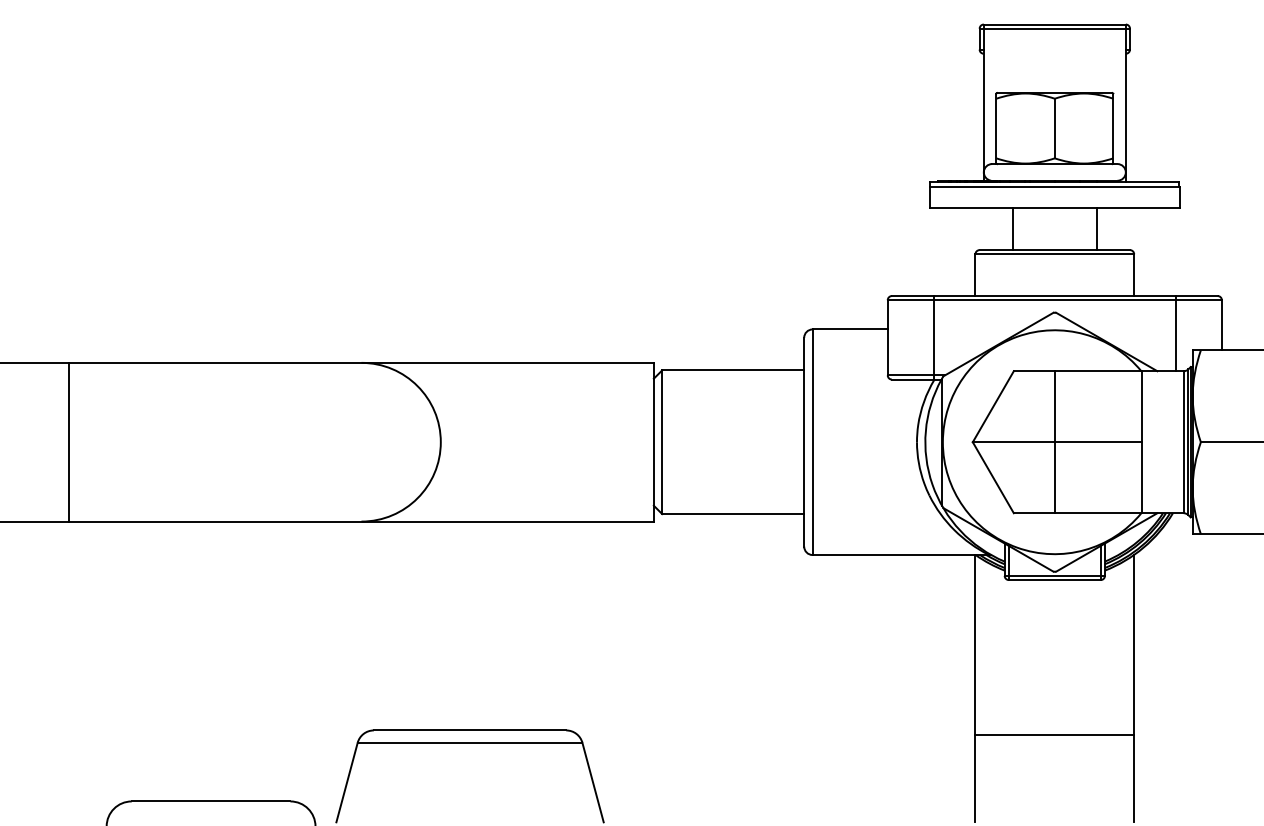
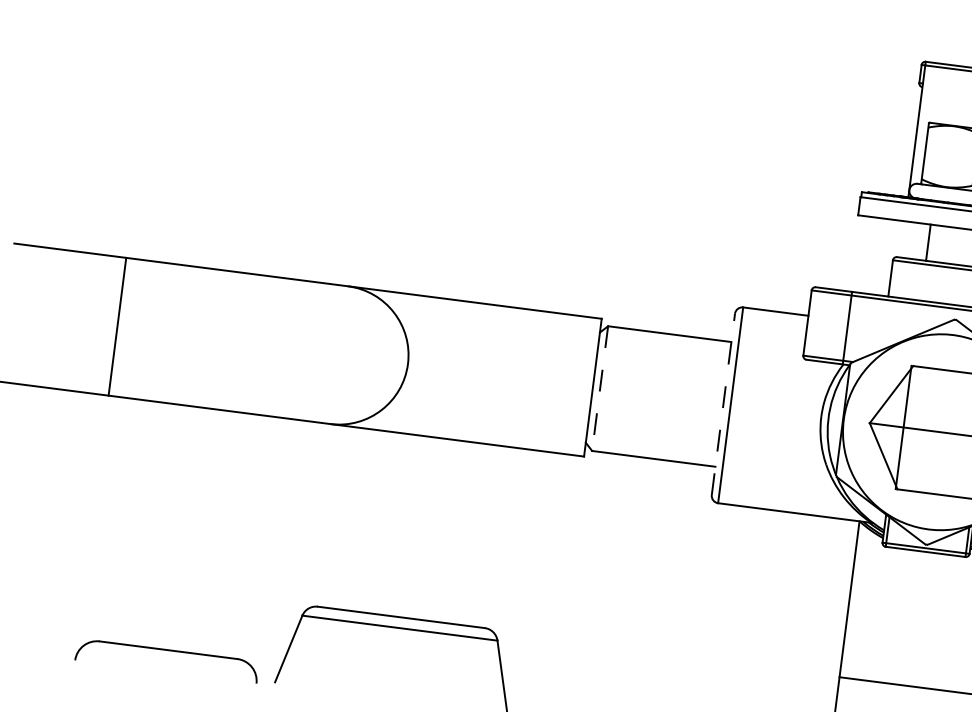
line: (69, 441) -> (117, 326), moved
line: (804, 441) -> (723, 403), solid -> dashed
line: (662, 442) -> (600, 388), solid -> dashed
line: (1054, 442) -> (903, 427), moved

